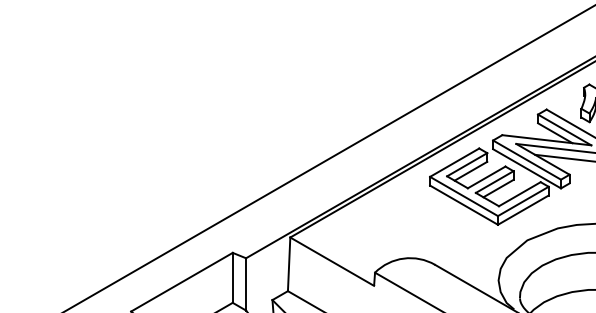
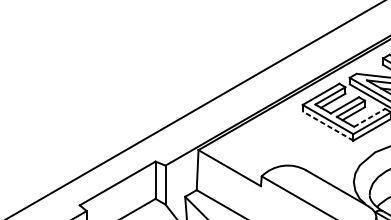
line: (520, 193) -> (370, 117), solid -> dashed
line: (463, 204) -> (327, 125), solid -> dashed

